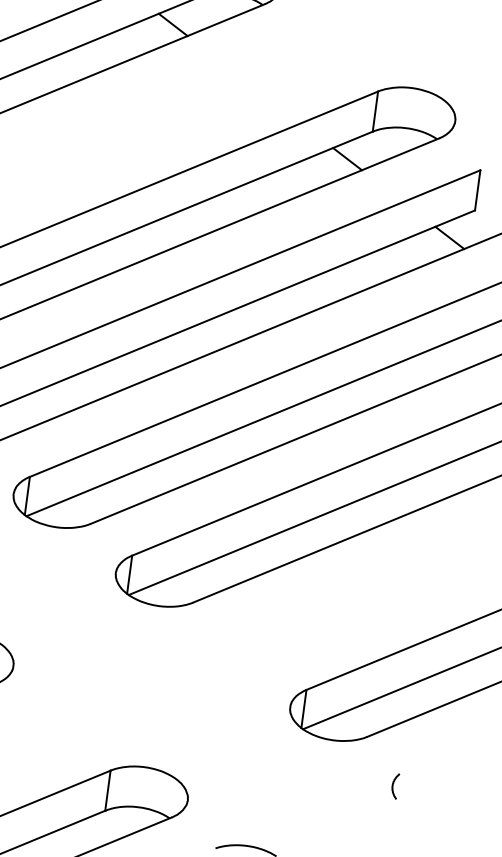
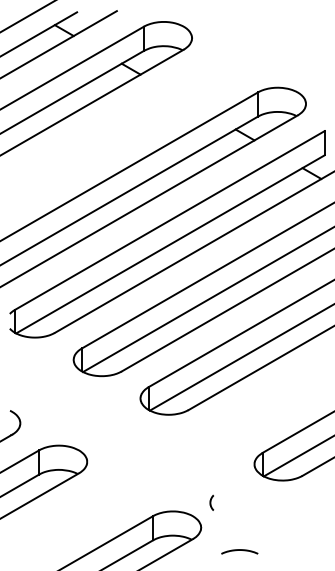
curve: (394, 785) -> (211, 502), moved

